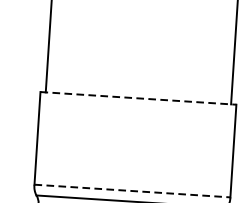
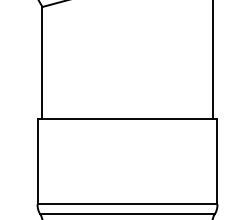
line: (138, 98) -> (127, 119), dashed -> solid
line: (132, 191) -> (127, 204), dashed -> solid

